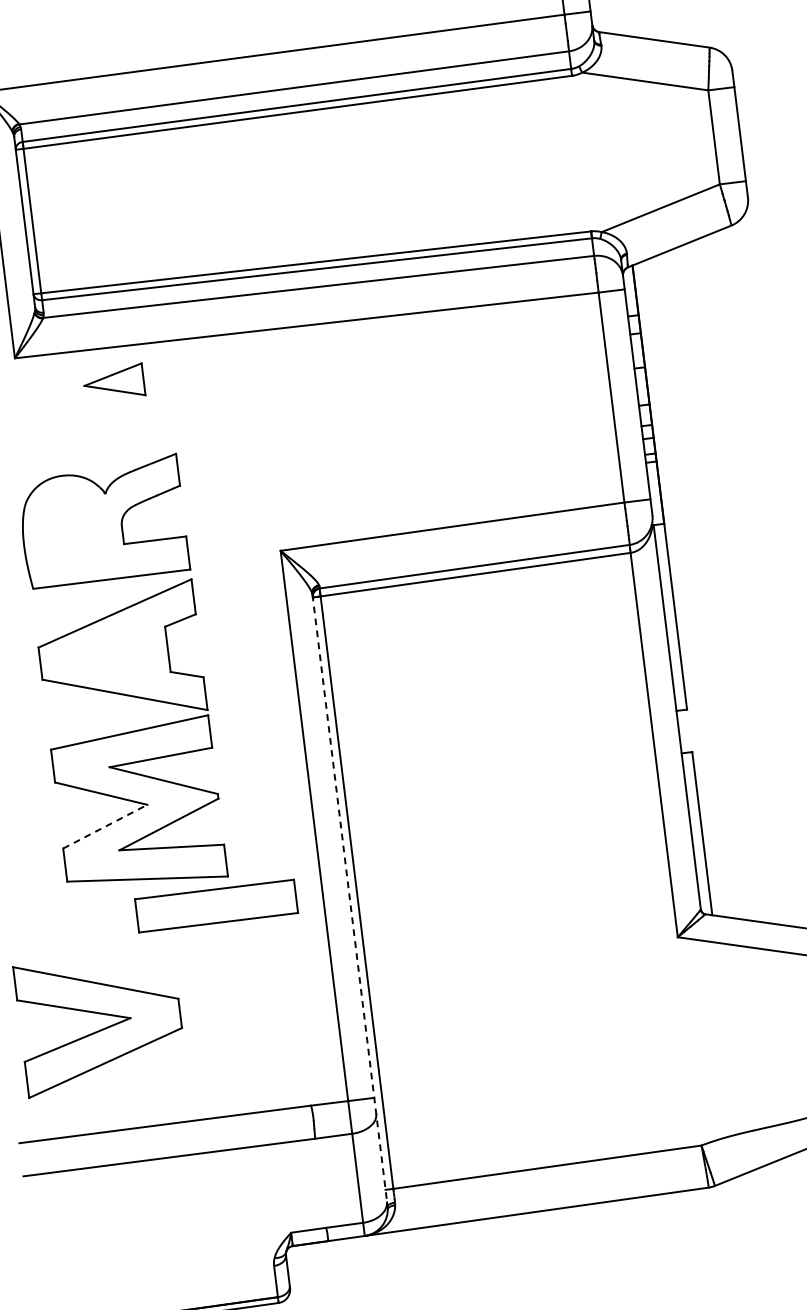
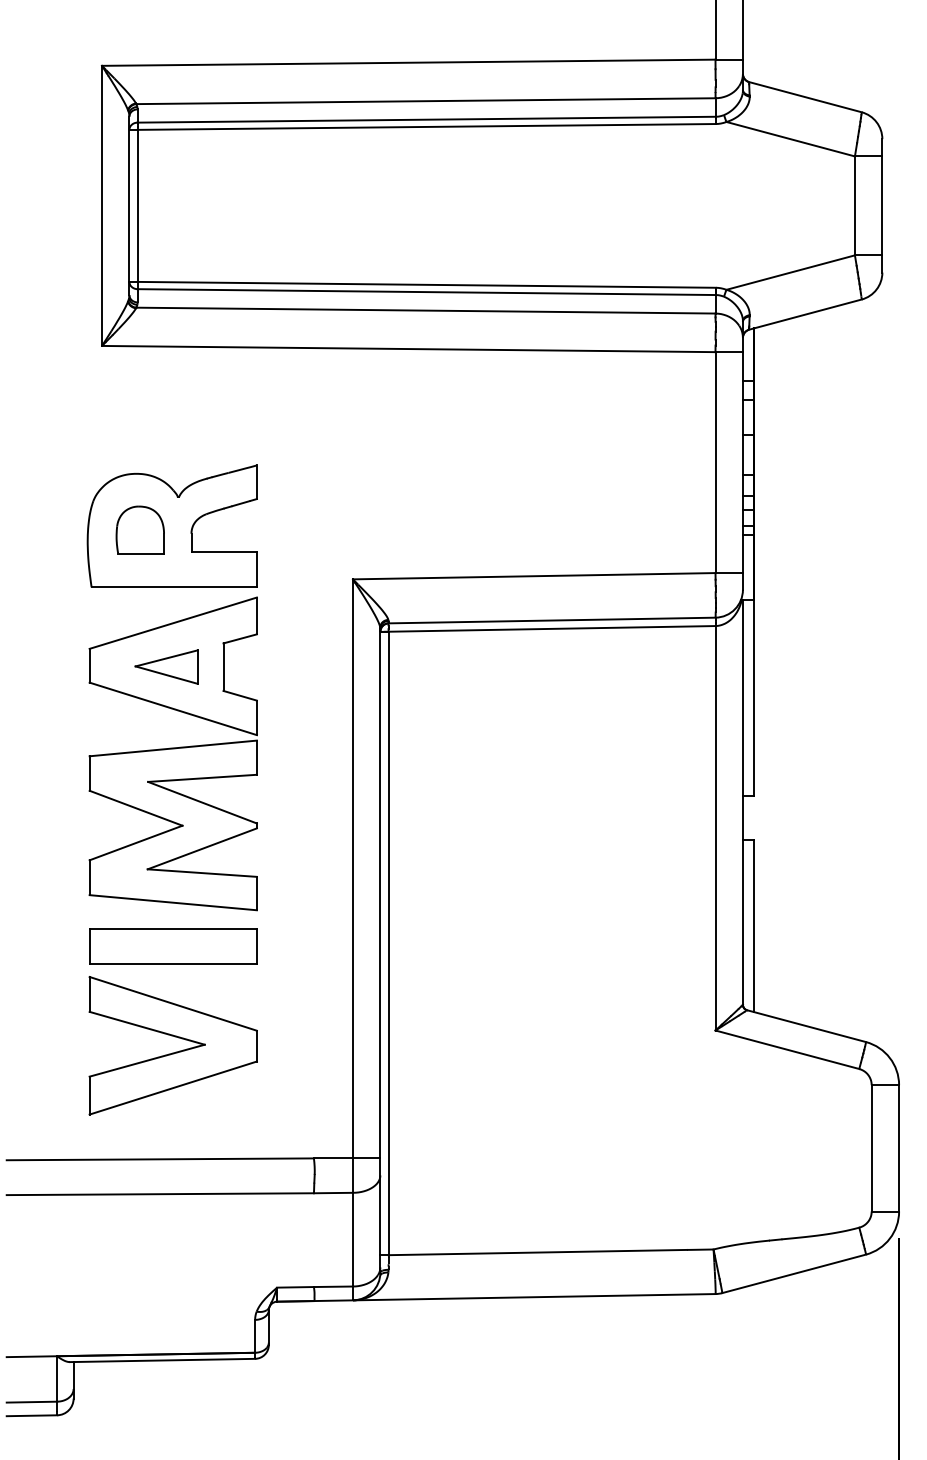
part: (113, 382) -> (166, 666), moved
part: (71, 528) -> (139, 529), added
line: (105, 827) -> (136, 843), dashed -> solid
line: (350, 900) -> (380, 950), dashed -> solid
part: (216, 906) -> (173, 946), moved
part: (103, 1028) -> (175, 1051), moved

